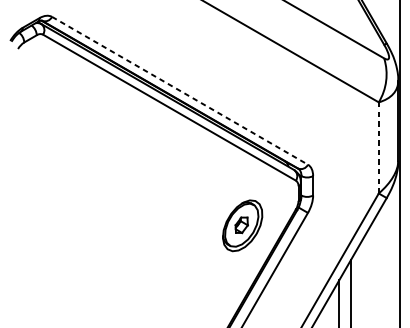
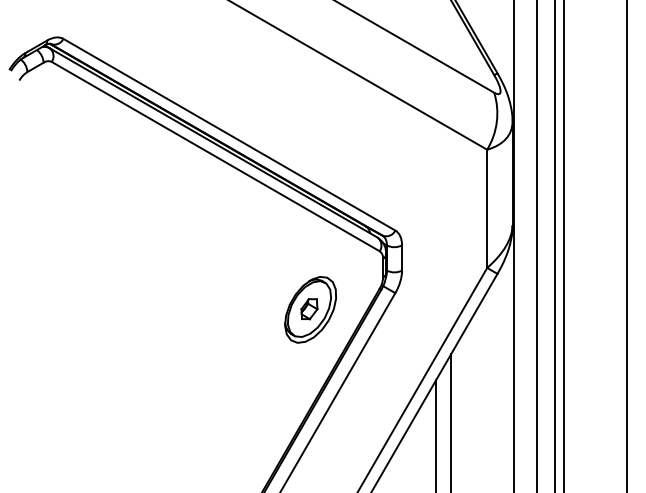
line: (180, 90) -> (229, 134), dashed -> solid
line: (379, 147) -> (487, 208), dashed -> solid

